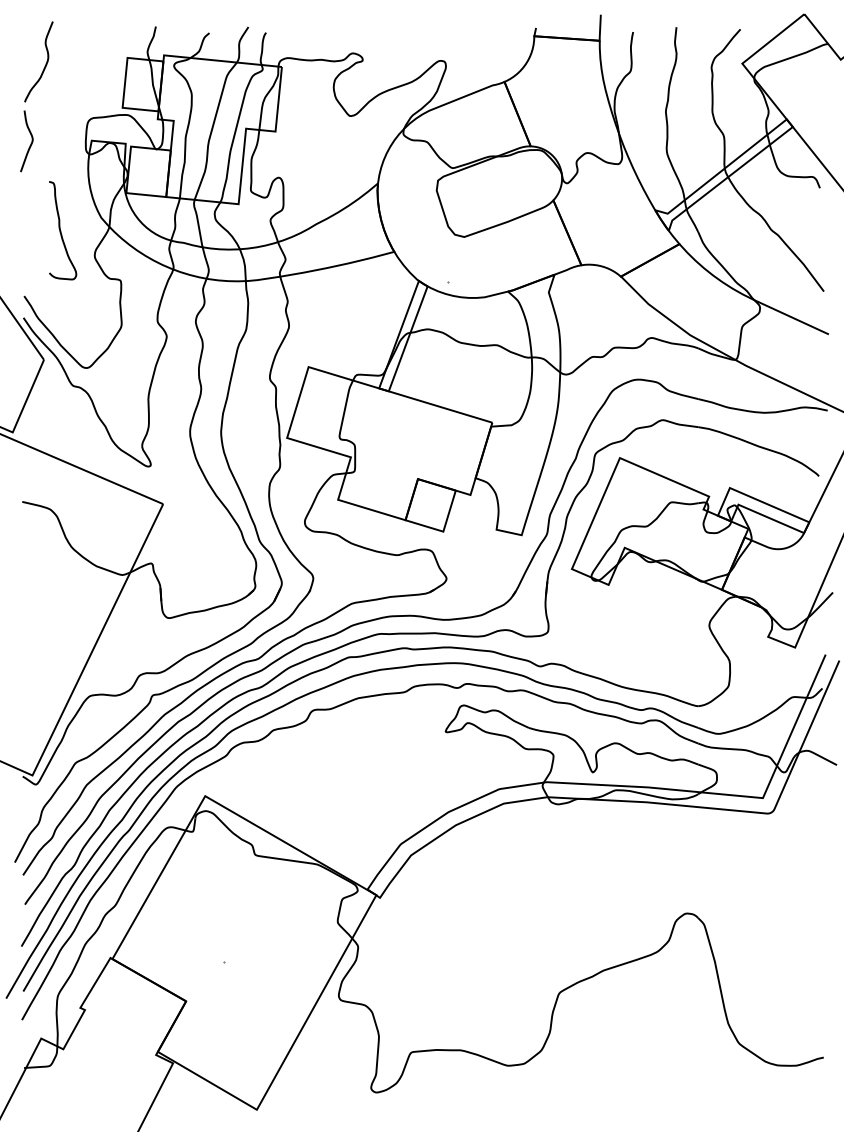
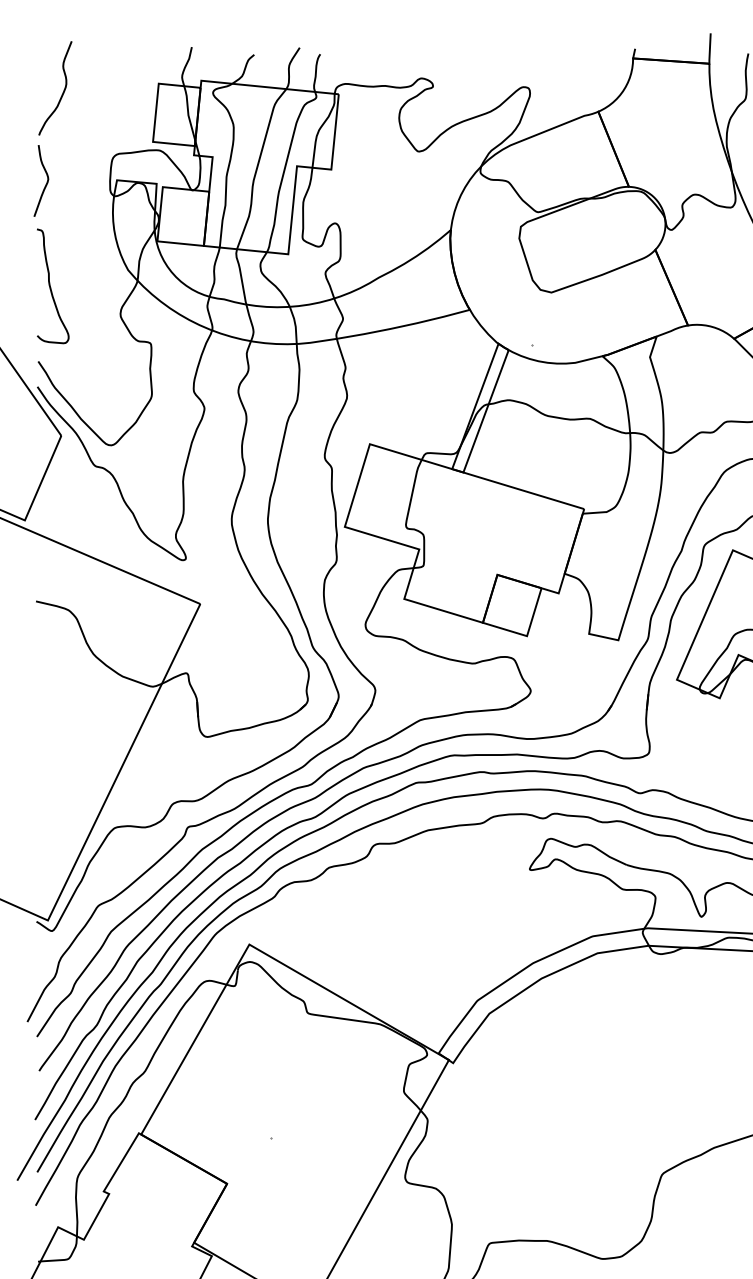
curve: (61, 230) -> (51, 286), moved

